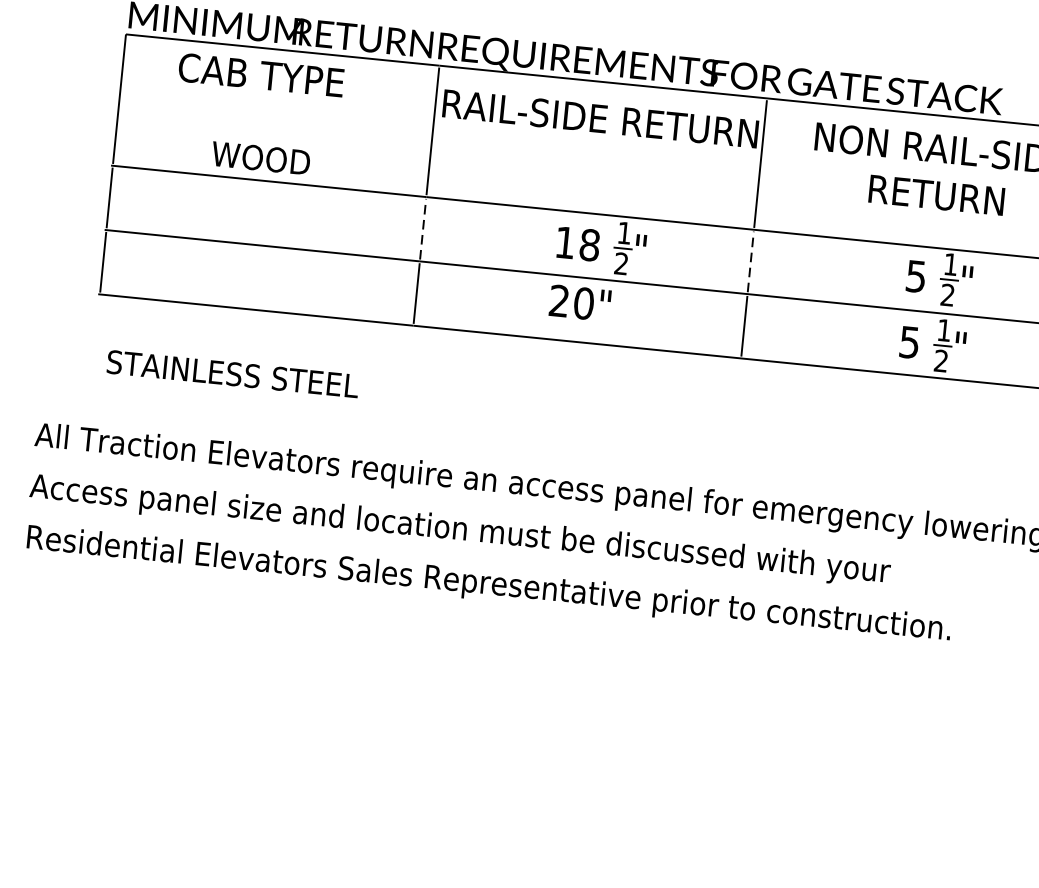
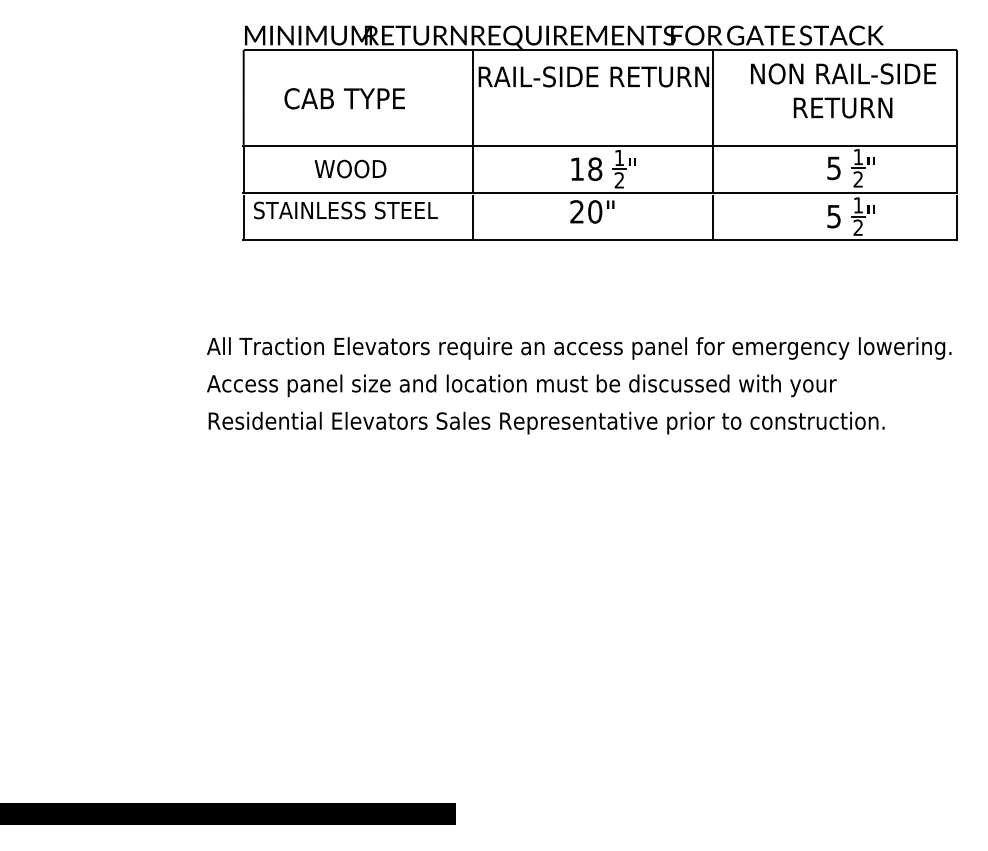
text: (261, 74) -> (344, 98), moved
text: (261, 157) -> (350, 168), moved
line: (423, 229) -> (473, 169), dashed -> solid
line: (751, 261) -> (713, 169), dashed -> solid
text: (232, 374) -> (345, 210), moved

